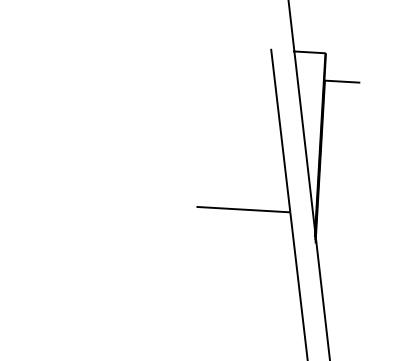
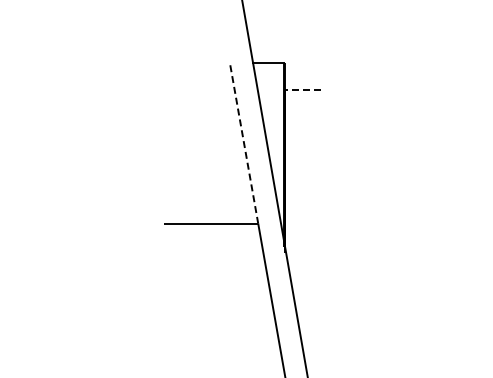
line: (342, 81) -> (302, 90), solid -> dashed
line: (280, 130) -> (243, 142), solid -> dashed

